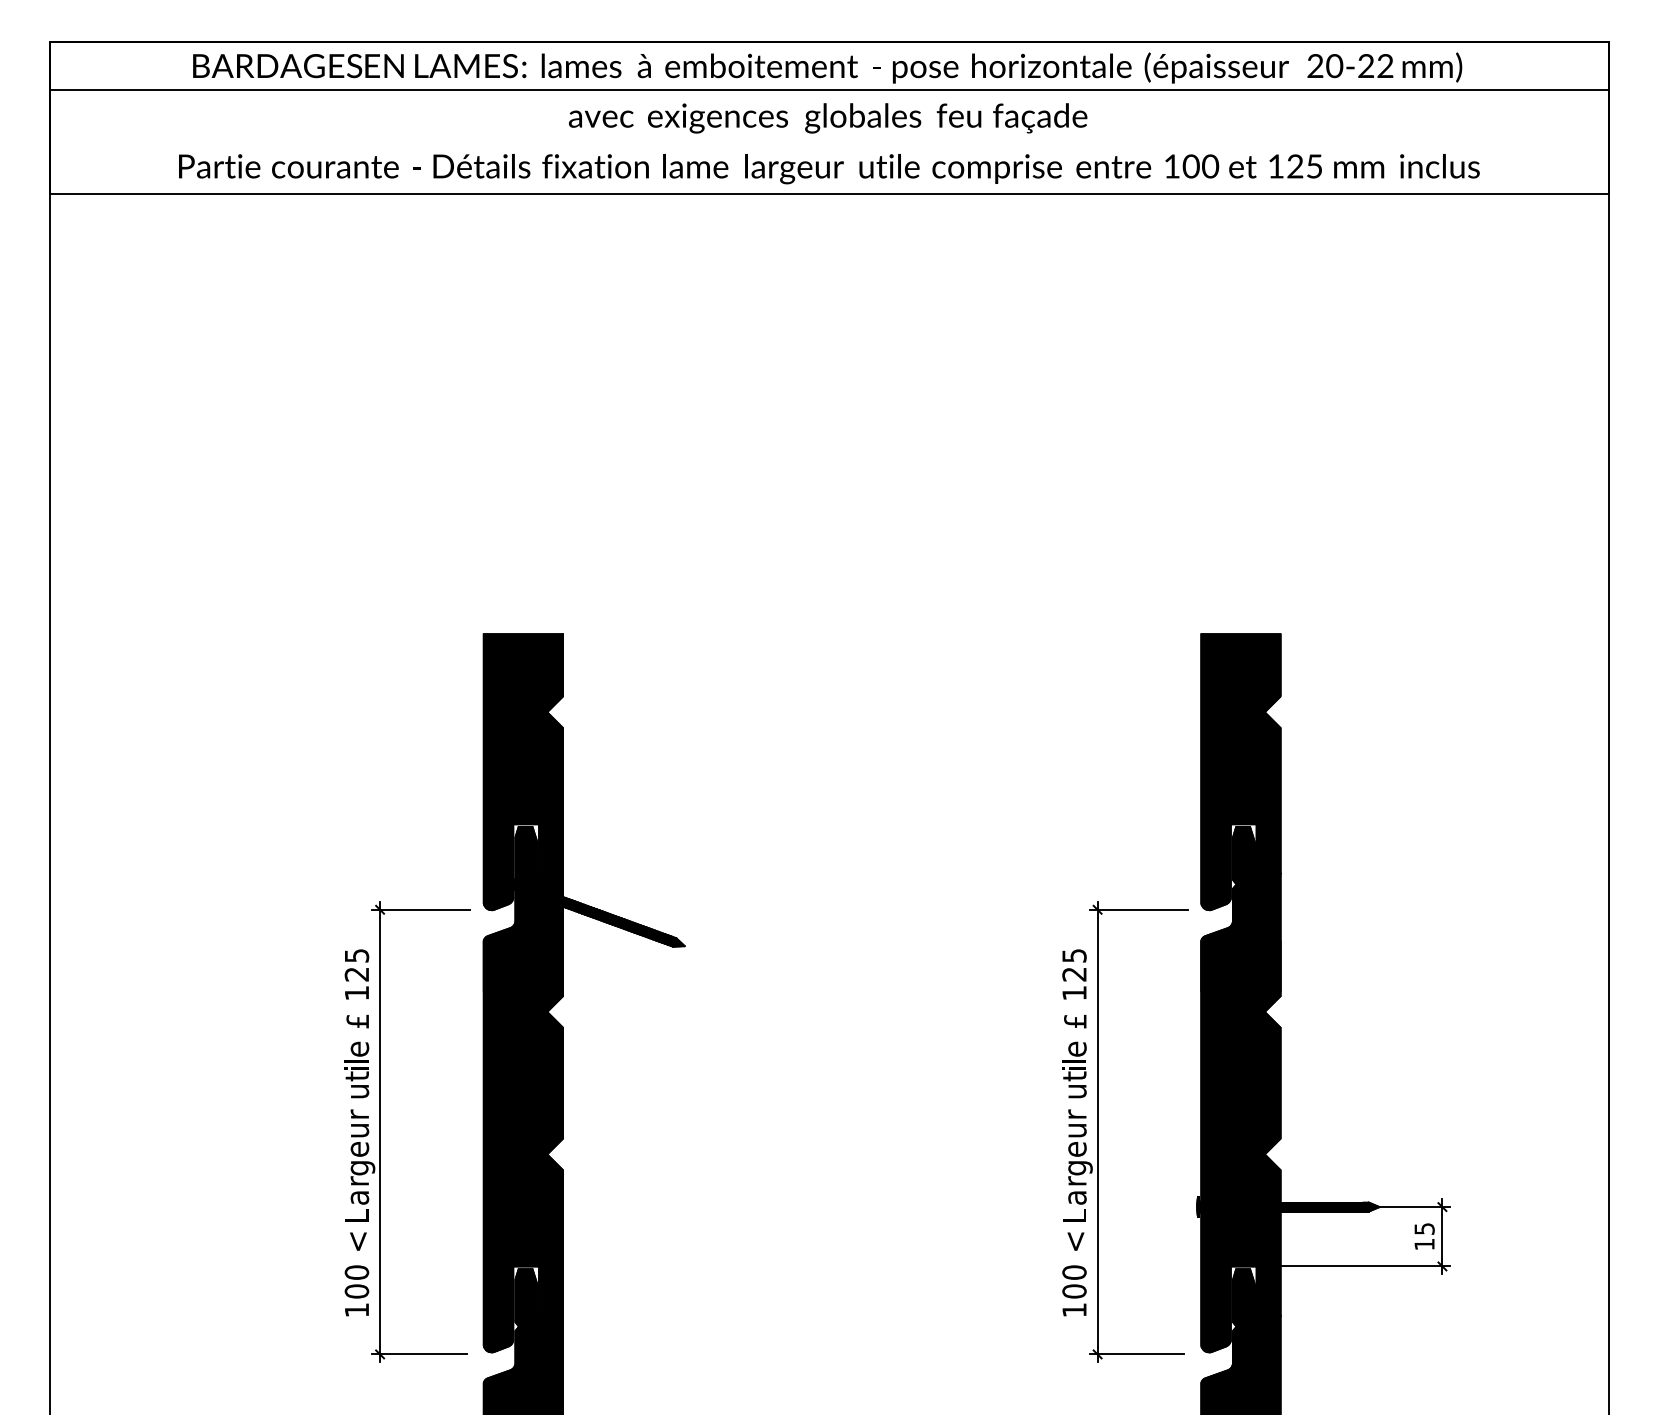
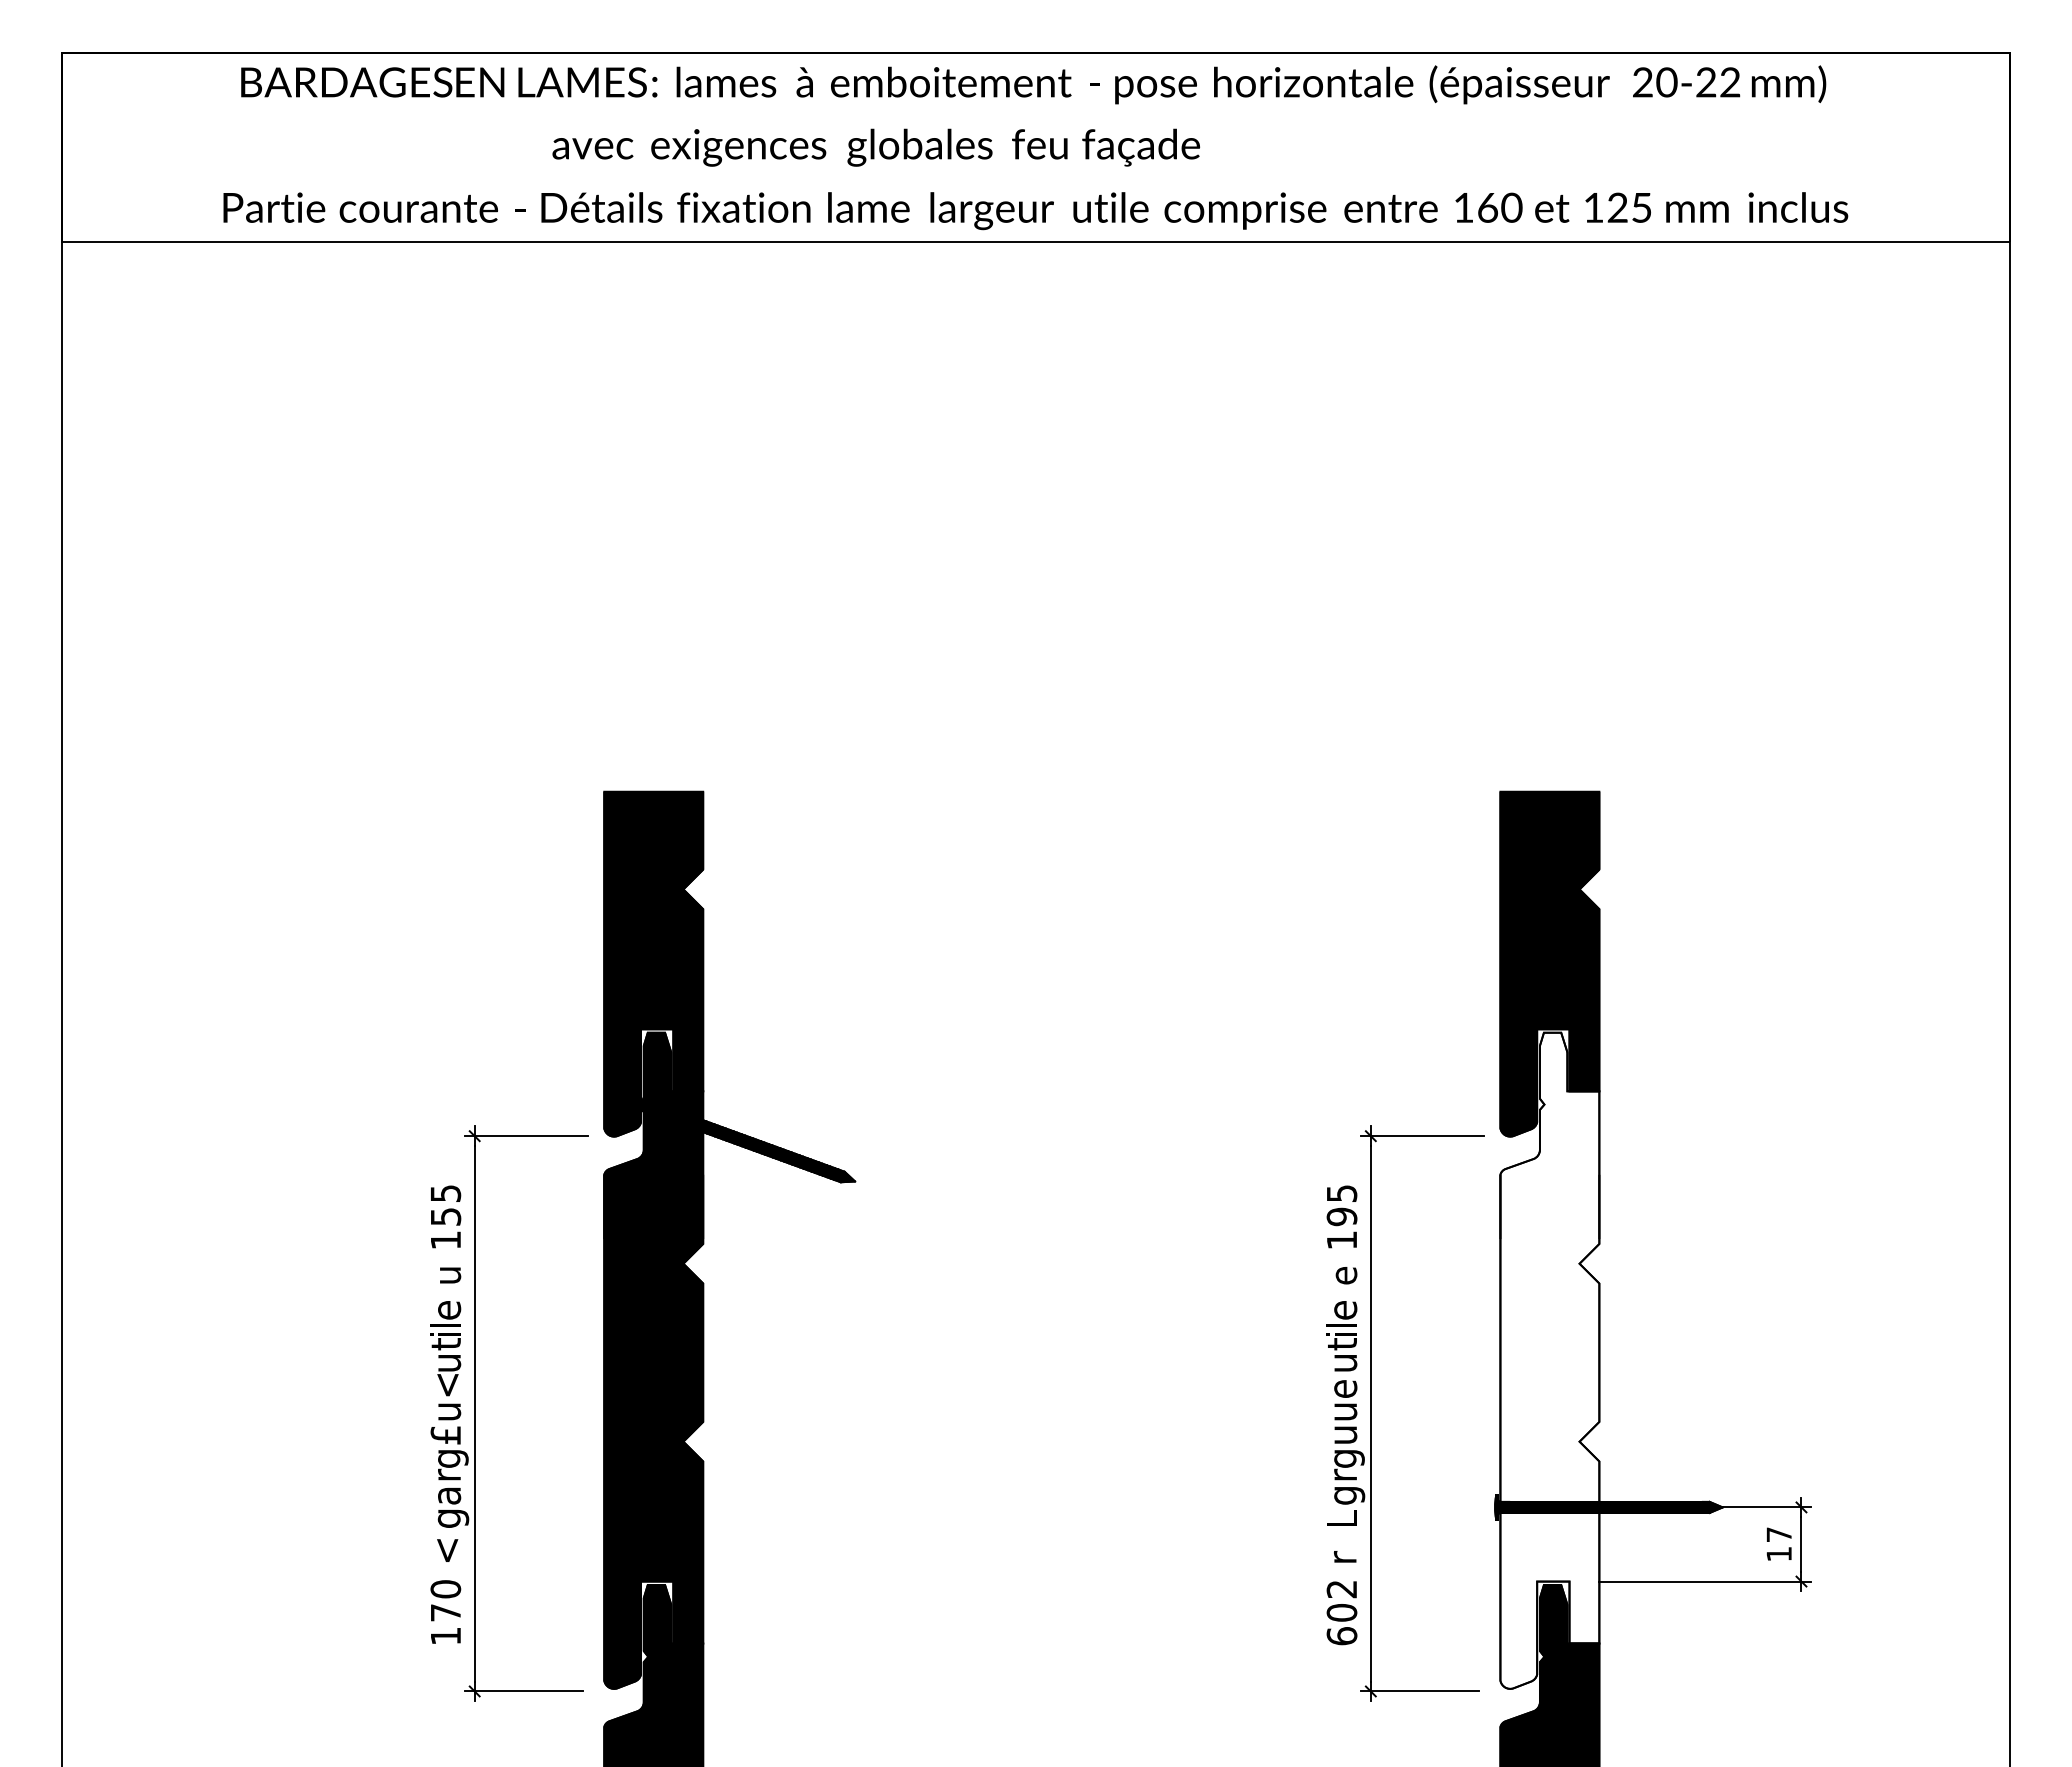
line: (829, 90) -> (1035, 112), removed
text: (828, 118) -> (876, 147), moved
text: (1191, 166) -> (1487, 207), 100 -> 160
text: (356, 974) -> (445, 1216), 2 -> 5
text: (1074, 974) -> (1341, 1216), 2 -> 9
text: (357, 1021) -> (446, 1275), £ -> u
text: (1074, 1021) -> (1342, 1275), £ -> e
fill: (1240, 1089) -> (1549, 1360), removed
text: (359, 1109) -> (448, 1385), r -> <
text: (1077, 1111) -> (1345, 1388), r -> e
text: (356, 1149) -> (445, 1435), e -> £
text: (1077, 1149) -> (1345, 1435), e -> u
text: (1080, 1197) -> (1349, 1495), a -> g
text: (360, 1215) -> (450, 1518), L -> g
text: (1424, 1228) -> (1778, 1534), 15 -> 17
text: (1076, 1241) -> (1344, 1550), < -> r
text: (1074, 1272) -> (1341, 1589), 0 -> 2
text: (356, 1291) -> (445, 1612), 0 -> 7
text: (1074, 1310) -> (1341, 1636), 1 -> 6

